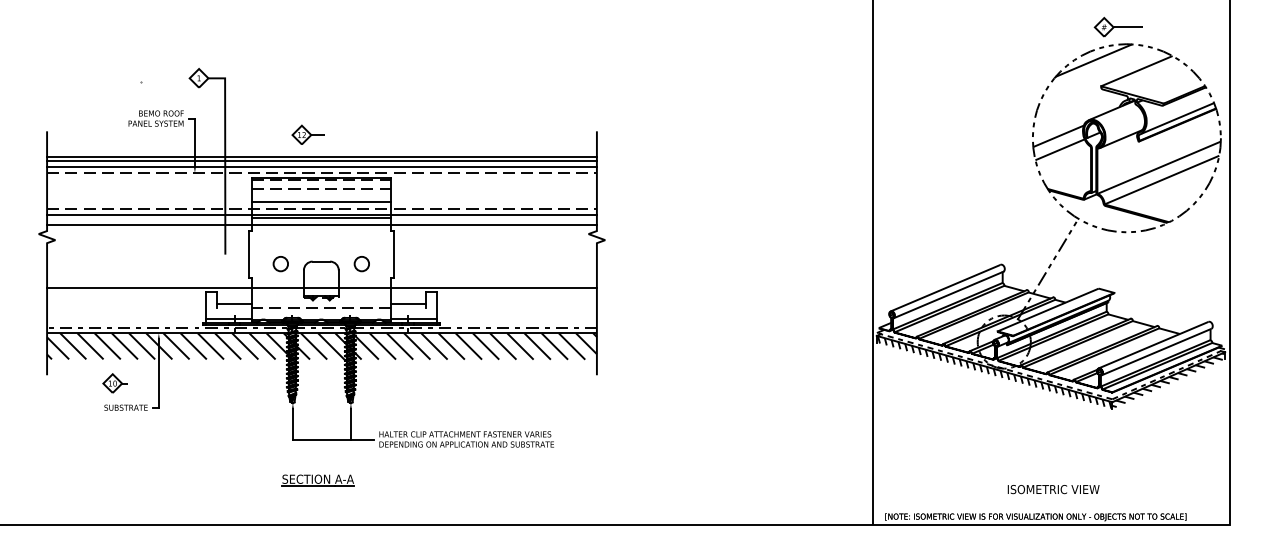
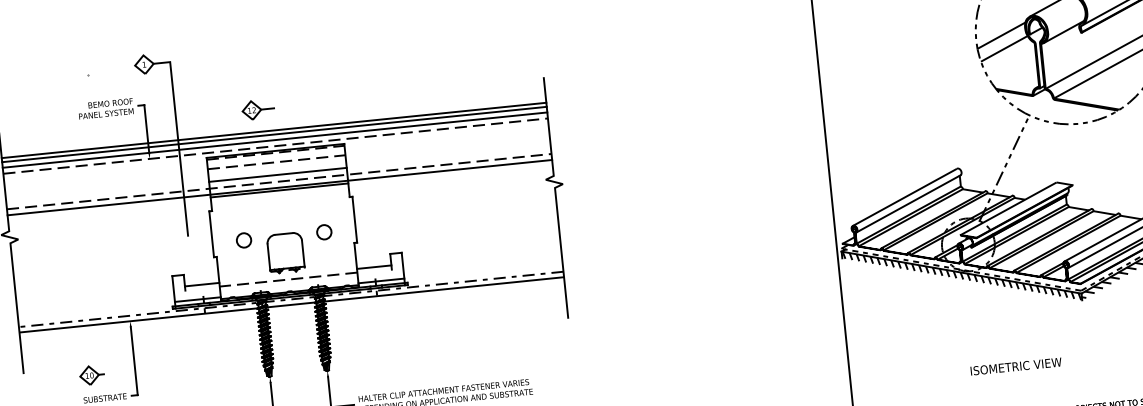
line: (321, 225) -> (280, 198), removed
line: (321, 287) -> (286, 259), removed
hatch: (321, 346) -> (292, 317), removed
text: (1053, 489) -> (1016, 366), moved

